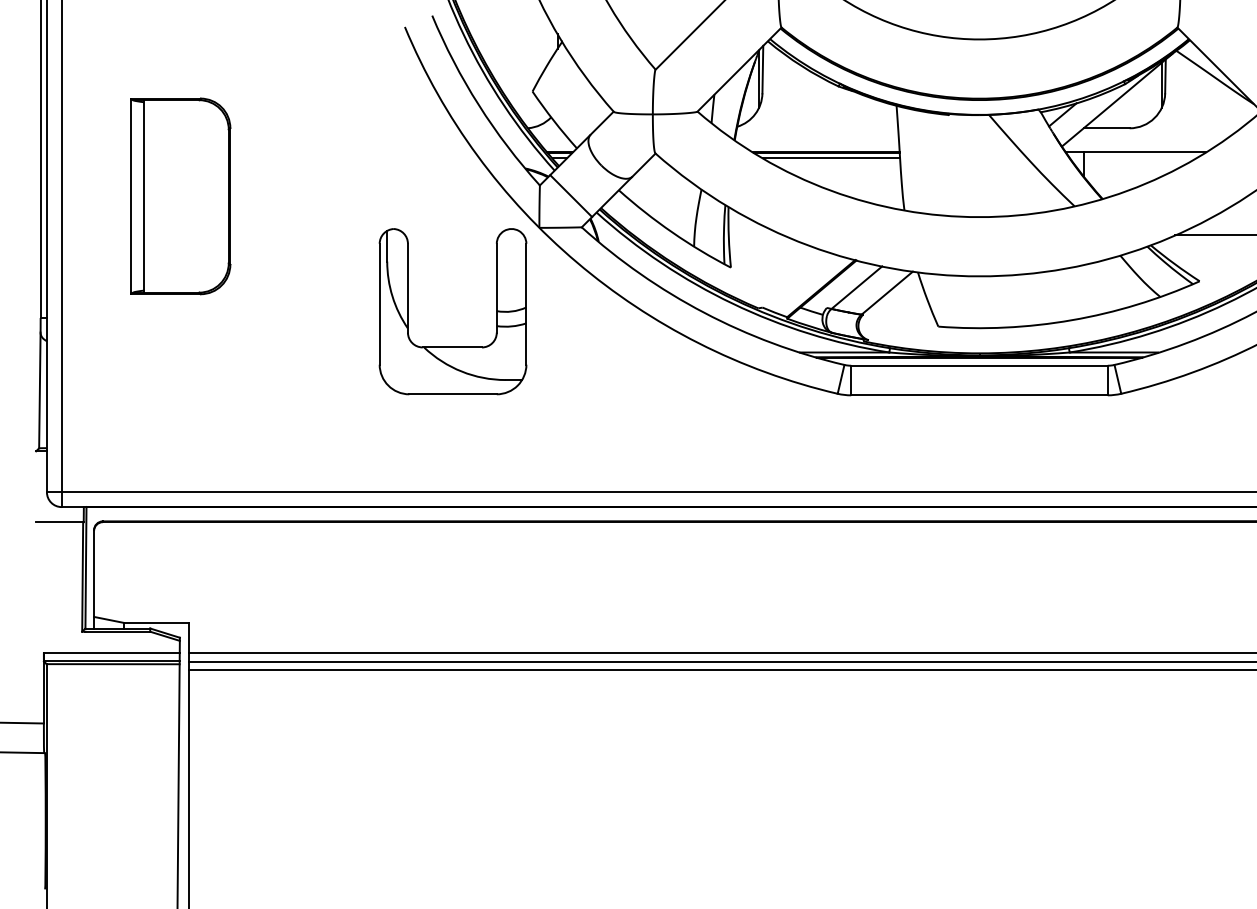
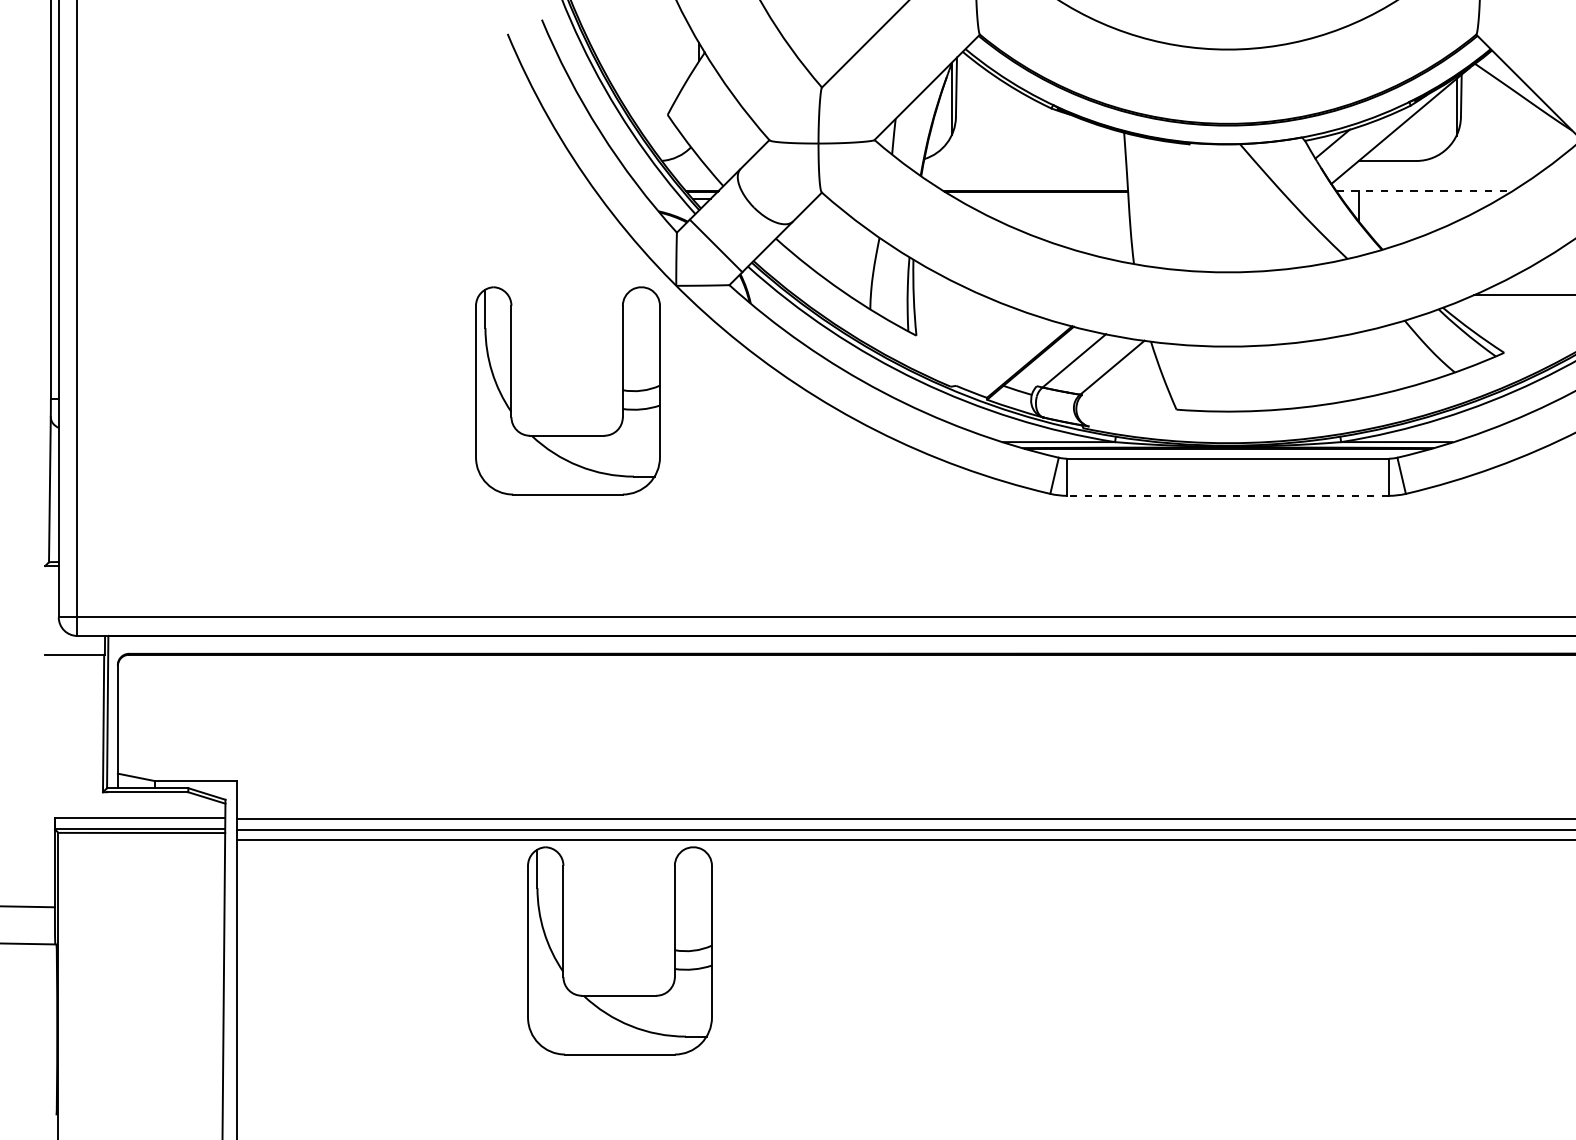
line: (1136, 151) -> (1424, 190), solid -> dashed
line: (831, 158) -> (1042, 198), removed
part: (180, 196) -> (226, 246), removed
line: (979, 395) -> (1228, 495), solid -> dashed
part: (494, 793) -> (619, 995), added

